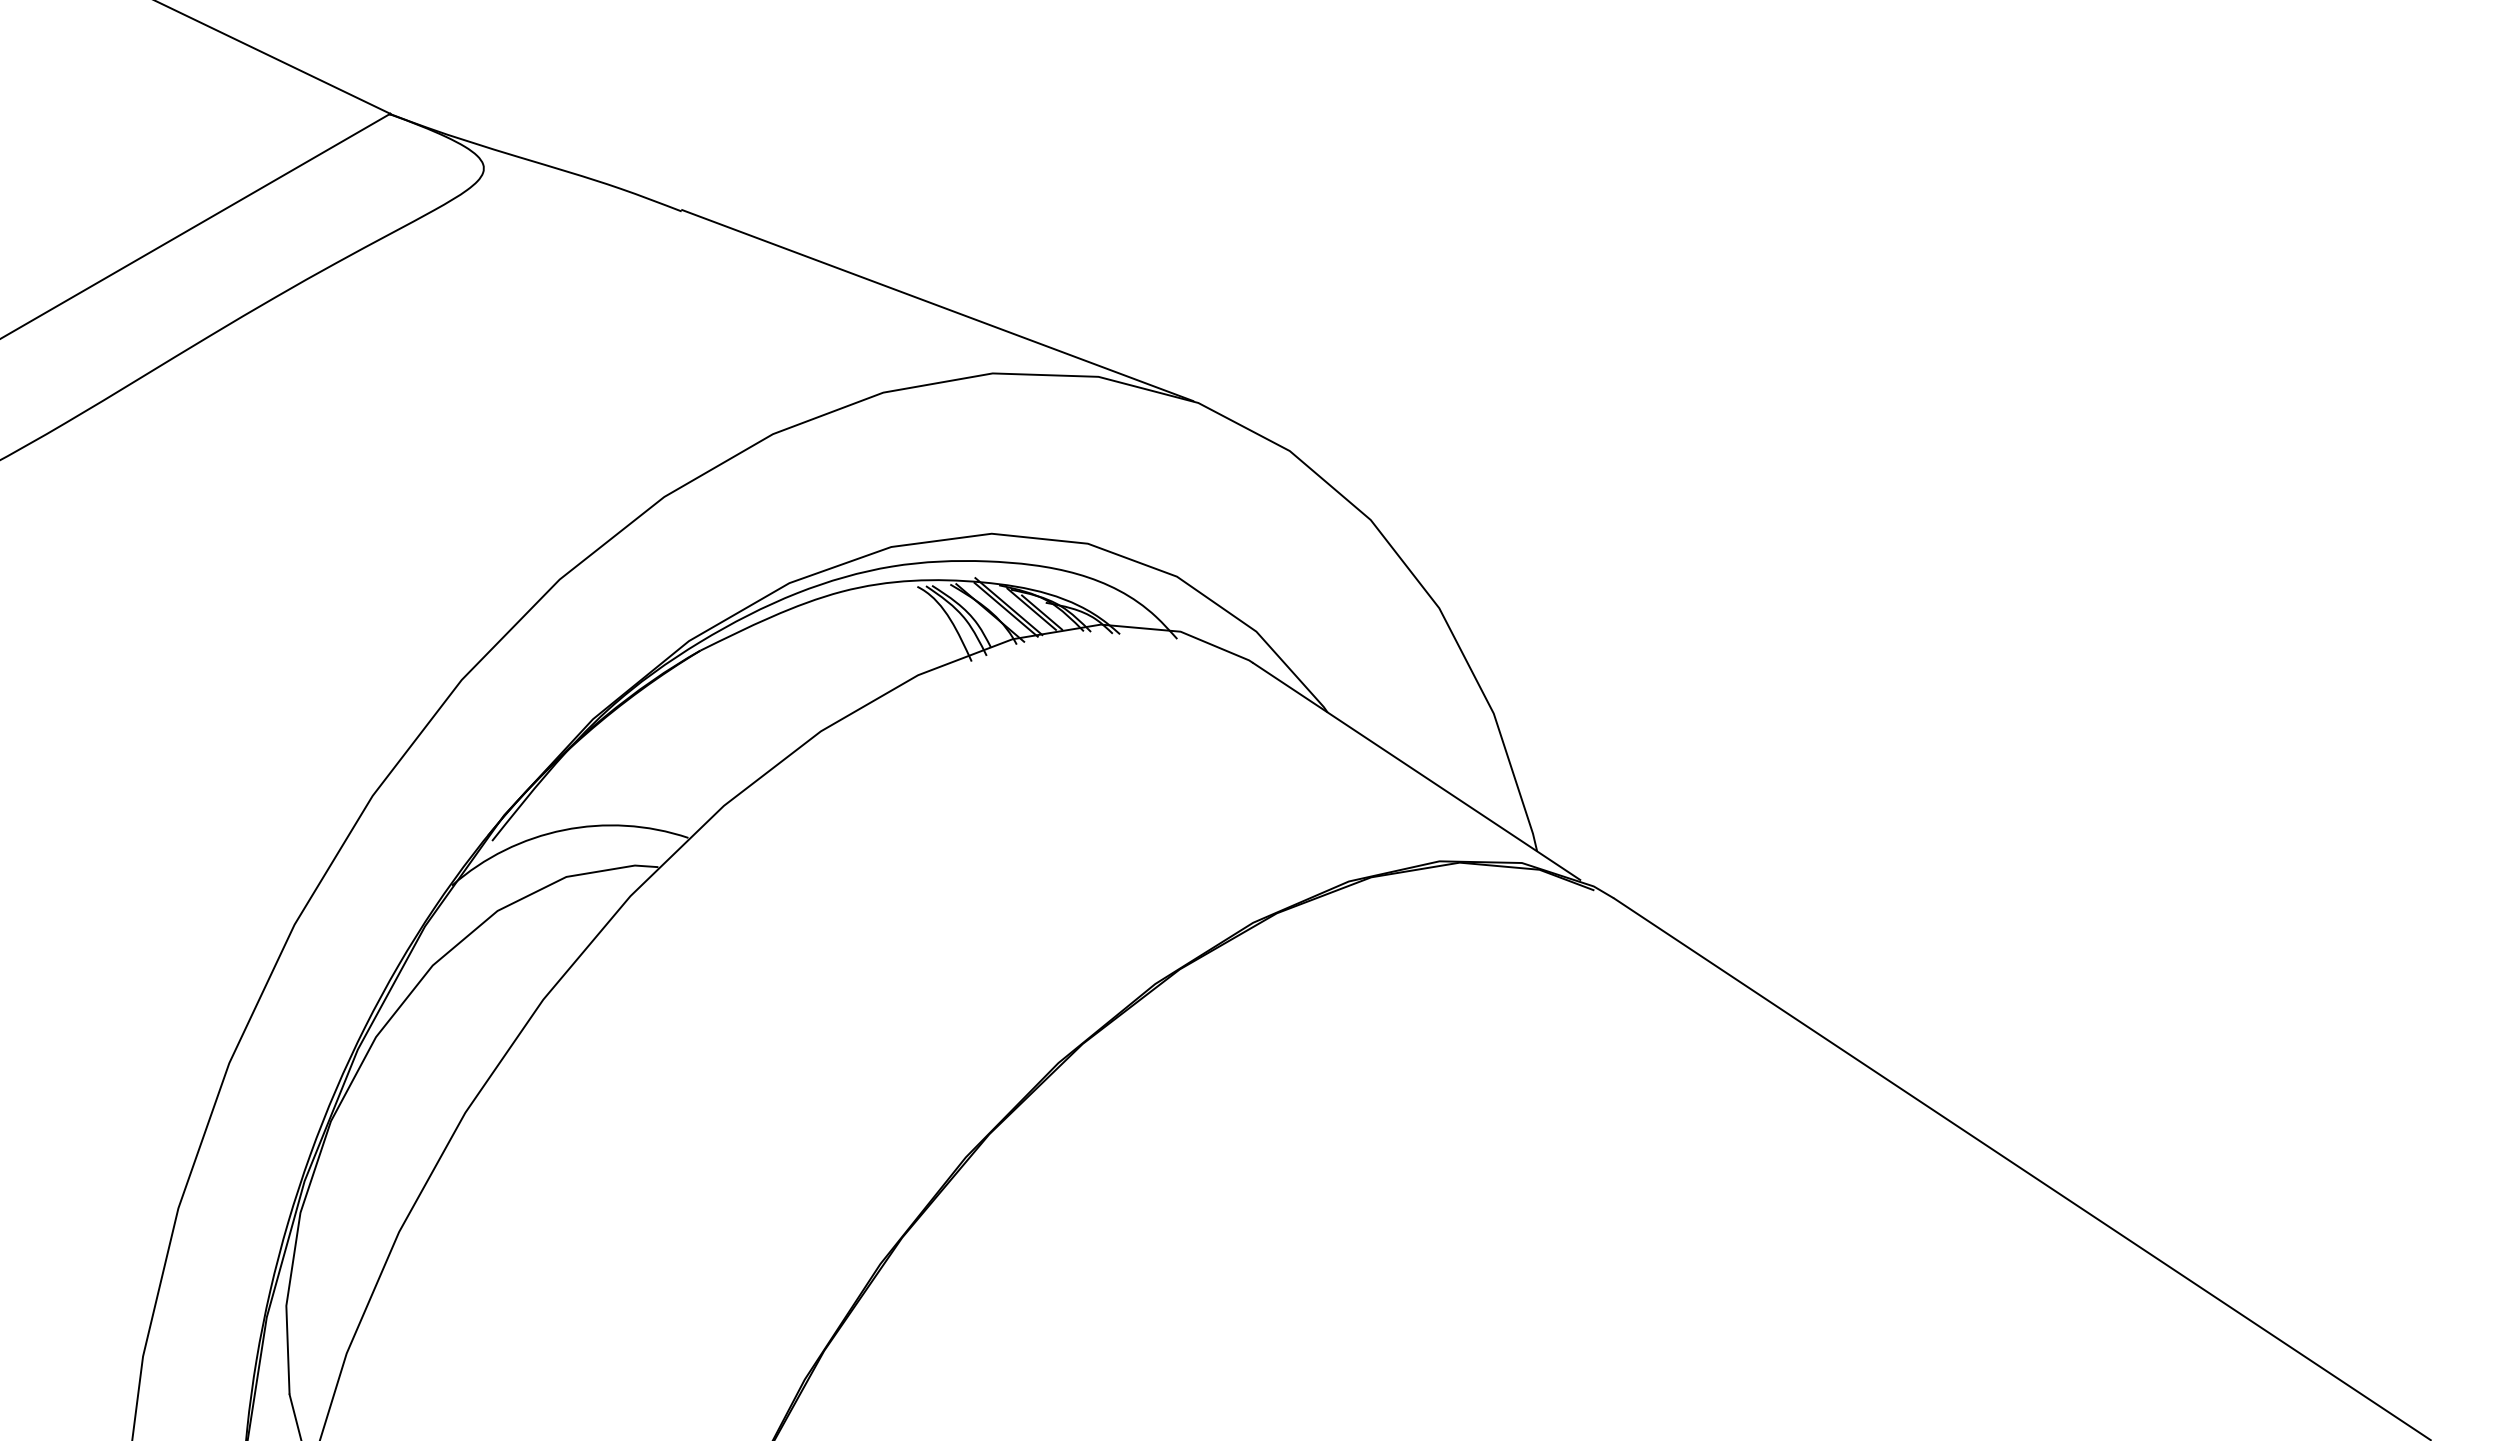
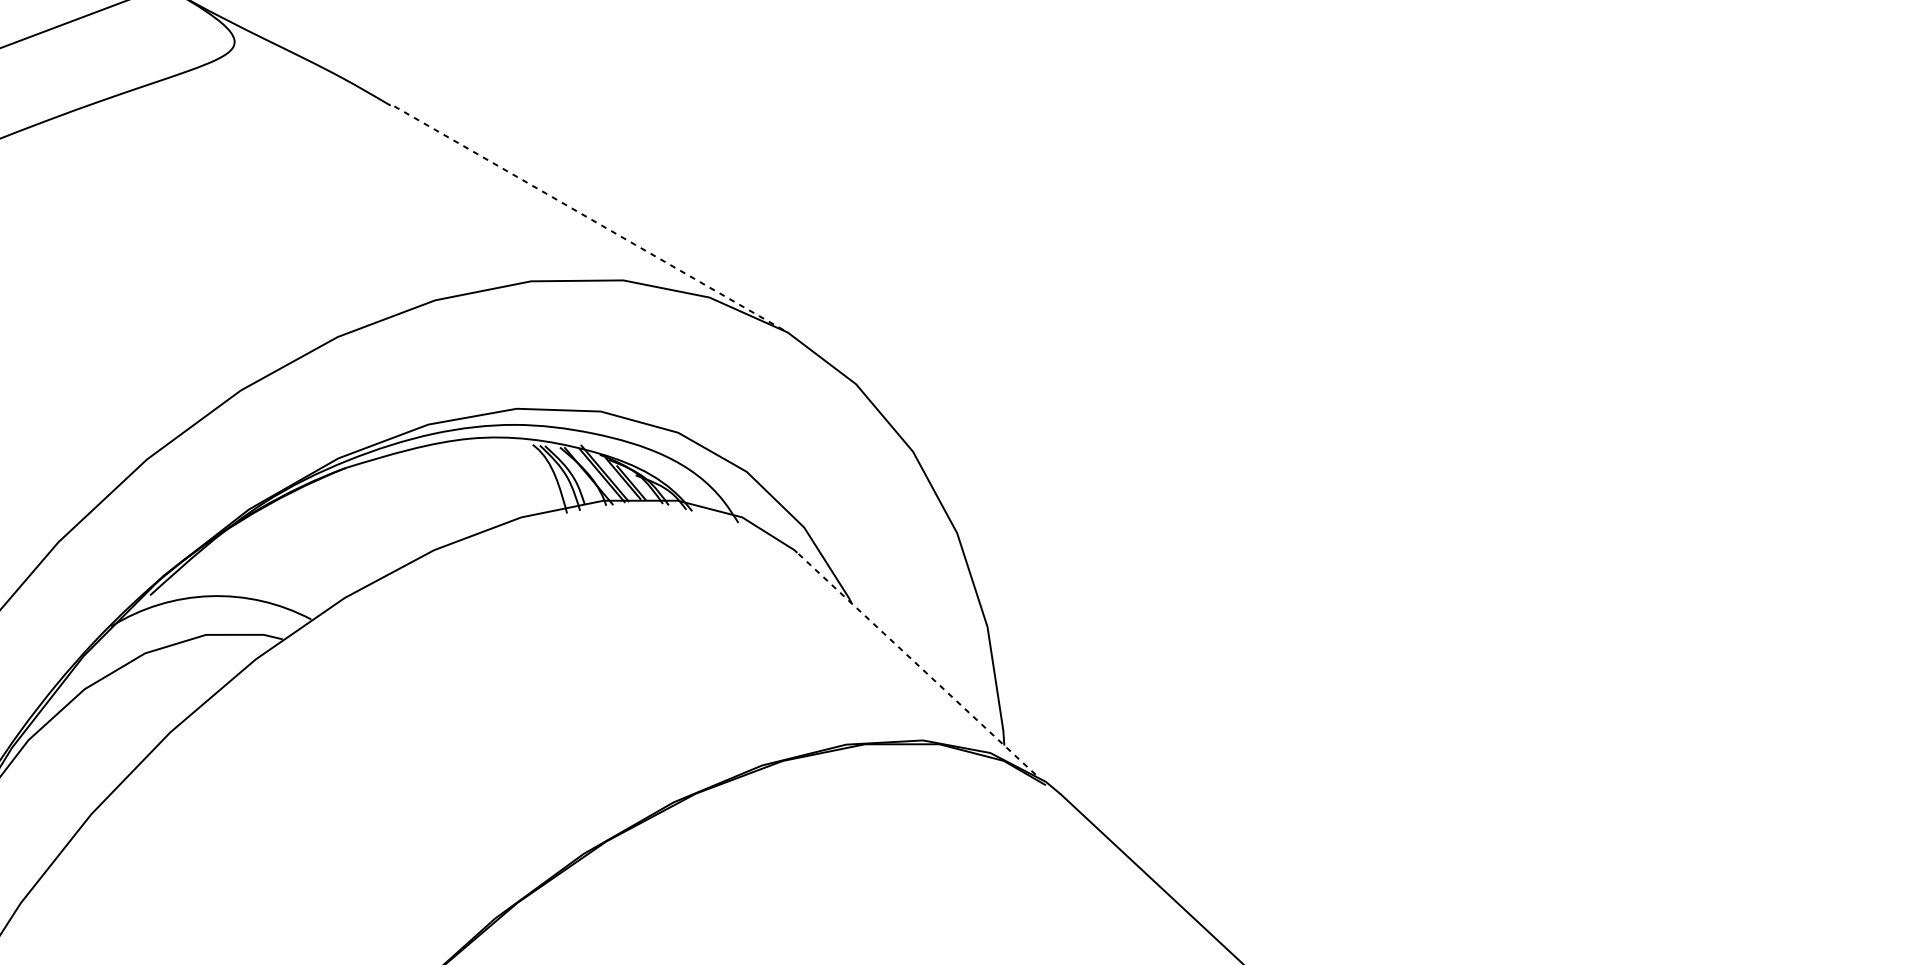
line: (937, 305) -> (587, 217), solid -> dashed
line: (1416, 771) -> (916, 663), solid -> dashed

